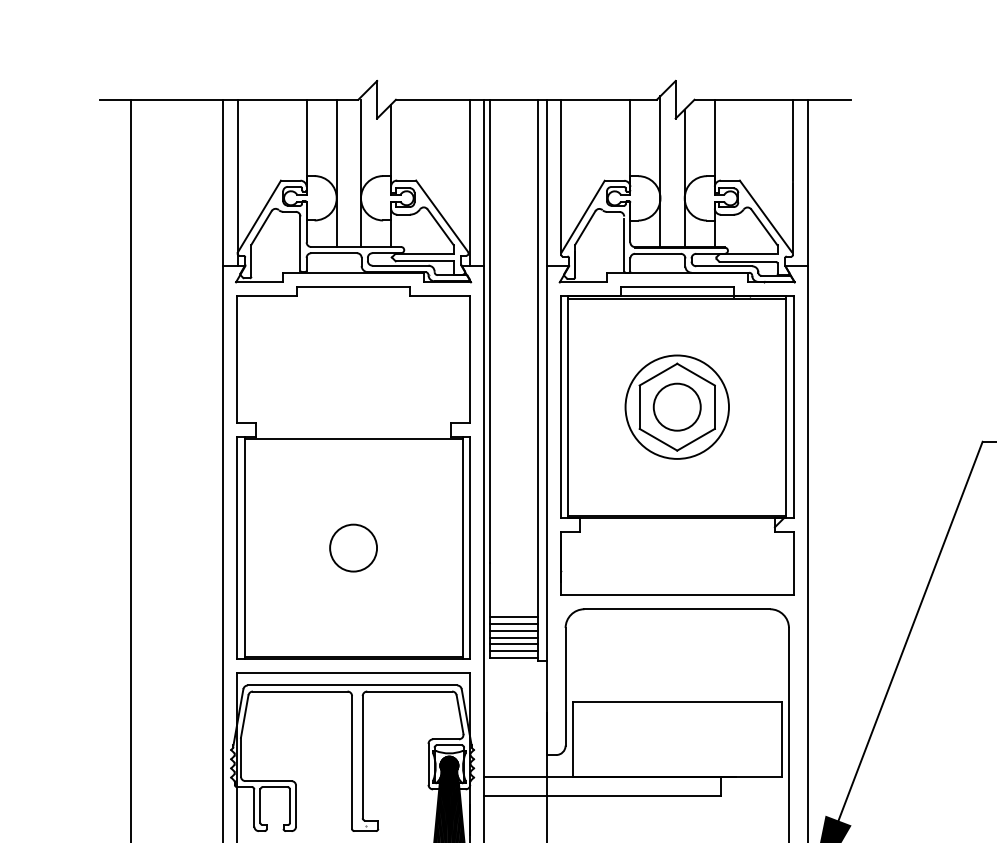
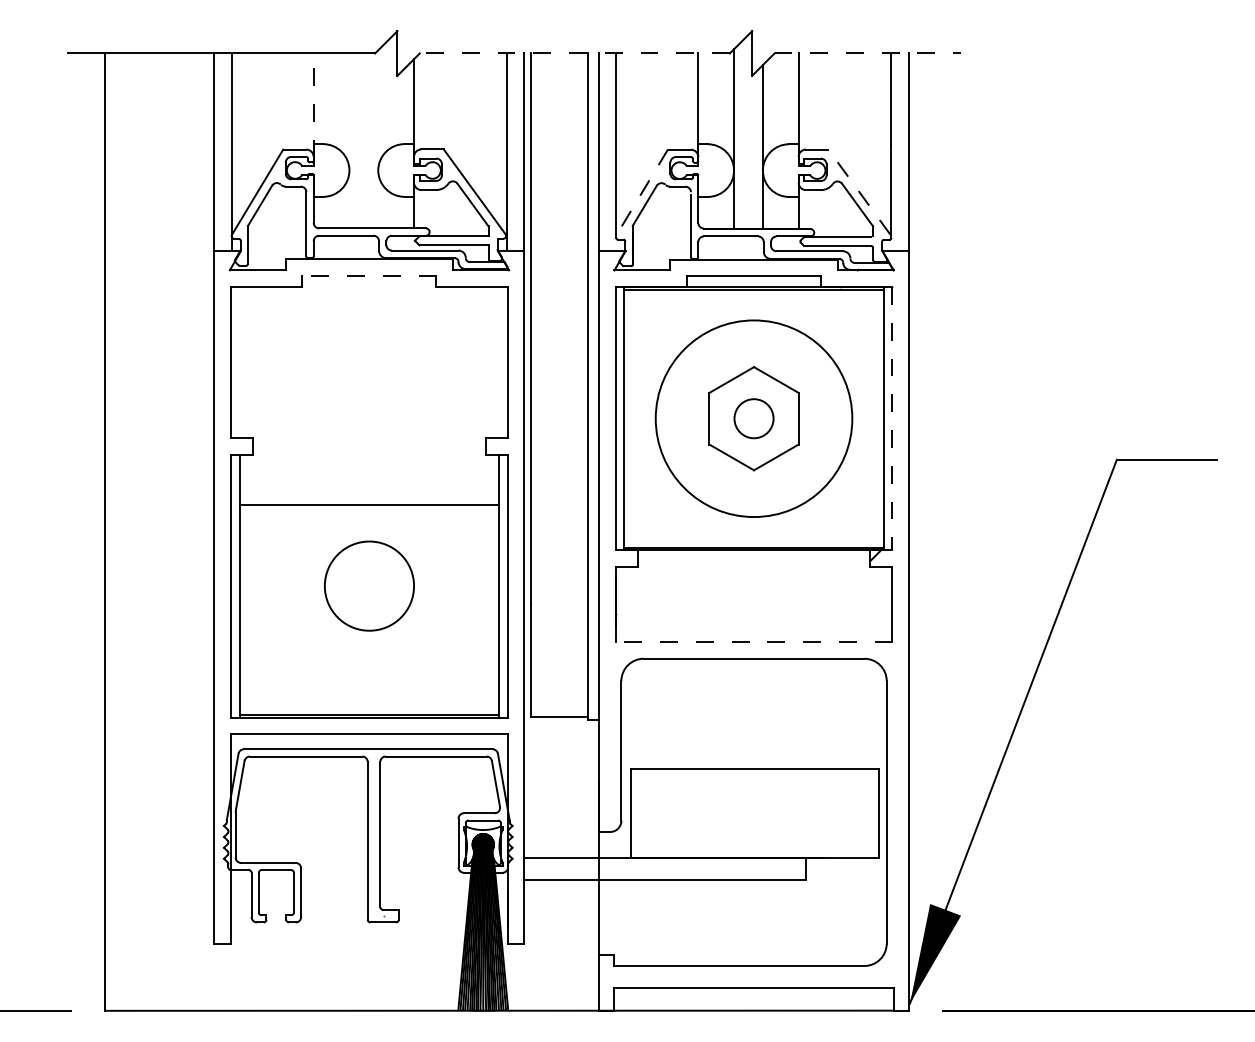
line: (526, 99) -> (574, 53), solid -> dashed
line: (773, 99) -> (868, 53), solid -> dashed
line: (306, 143) -> (313, 105), solid -> dashed
line: (336, 173) -> (349, 140), removed
line: (361, 173) -> (378, 140), removed
line: (583, 216) -> (642, 192), solid -> dashed
line: (766, 216) -> (859, 192), solid -> dashed
line: (352, 287) -> (368, 276), solid -> dashed
circle: (676, 407) -> (753, 418), size x0.7
circle: (676, 407) -> (753, 418), size x1.6
line: (793, 407) -> (892, 418), solid -> dashed
line: (352, 439) -> (368, 505), moved
circle: (353, 548) -> (369, 586), size x1.6
line: (676, 595) -> (753, 642), solid -> dashed
line: (513, 617) -> (559, 668), removed
line: (513, 624) -> (559, 676), removed
line: (513, 630) -> (559, 684), removed
line: (513, 637) -> (559, 692), removed
line: (513, 644) -> (559, 700), removed
line: (513, 651) -> (559, 708), removed

